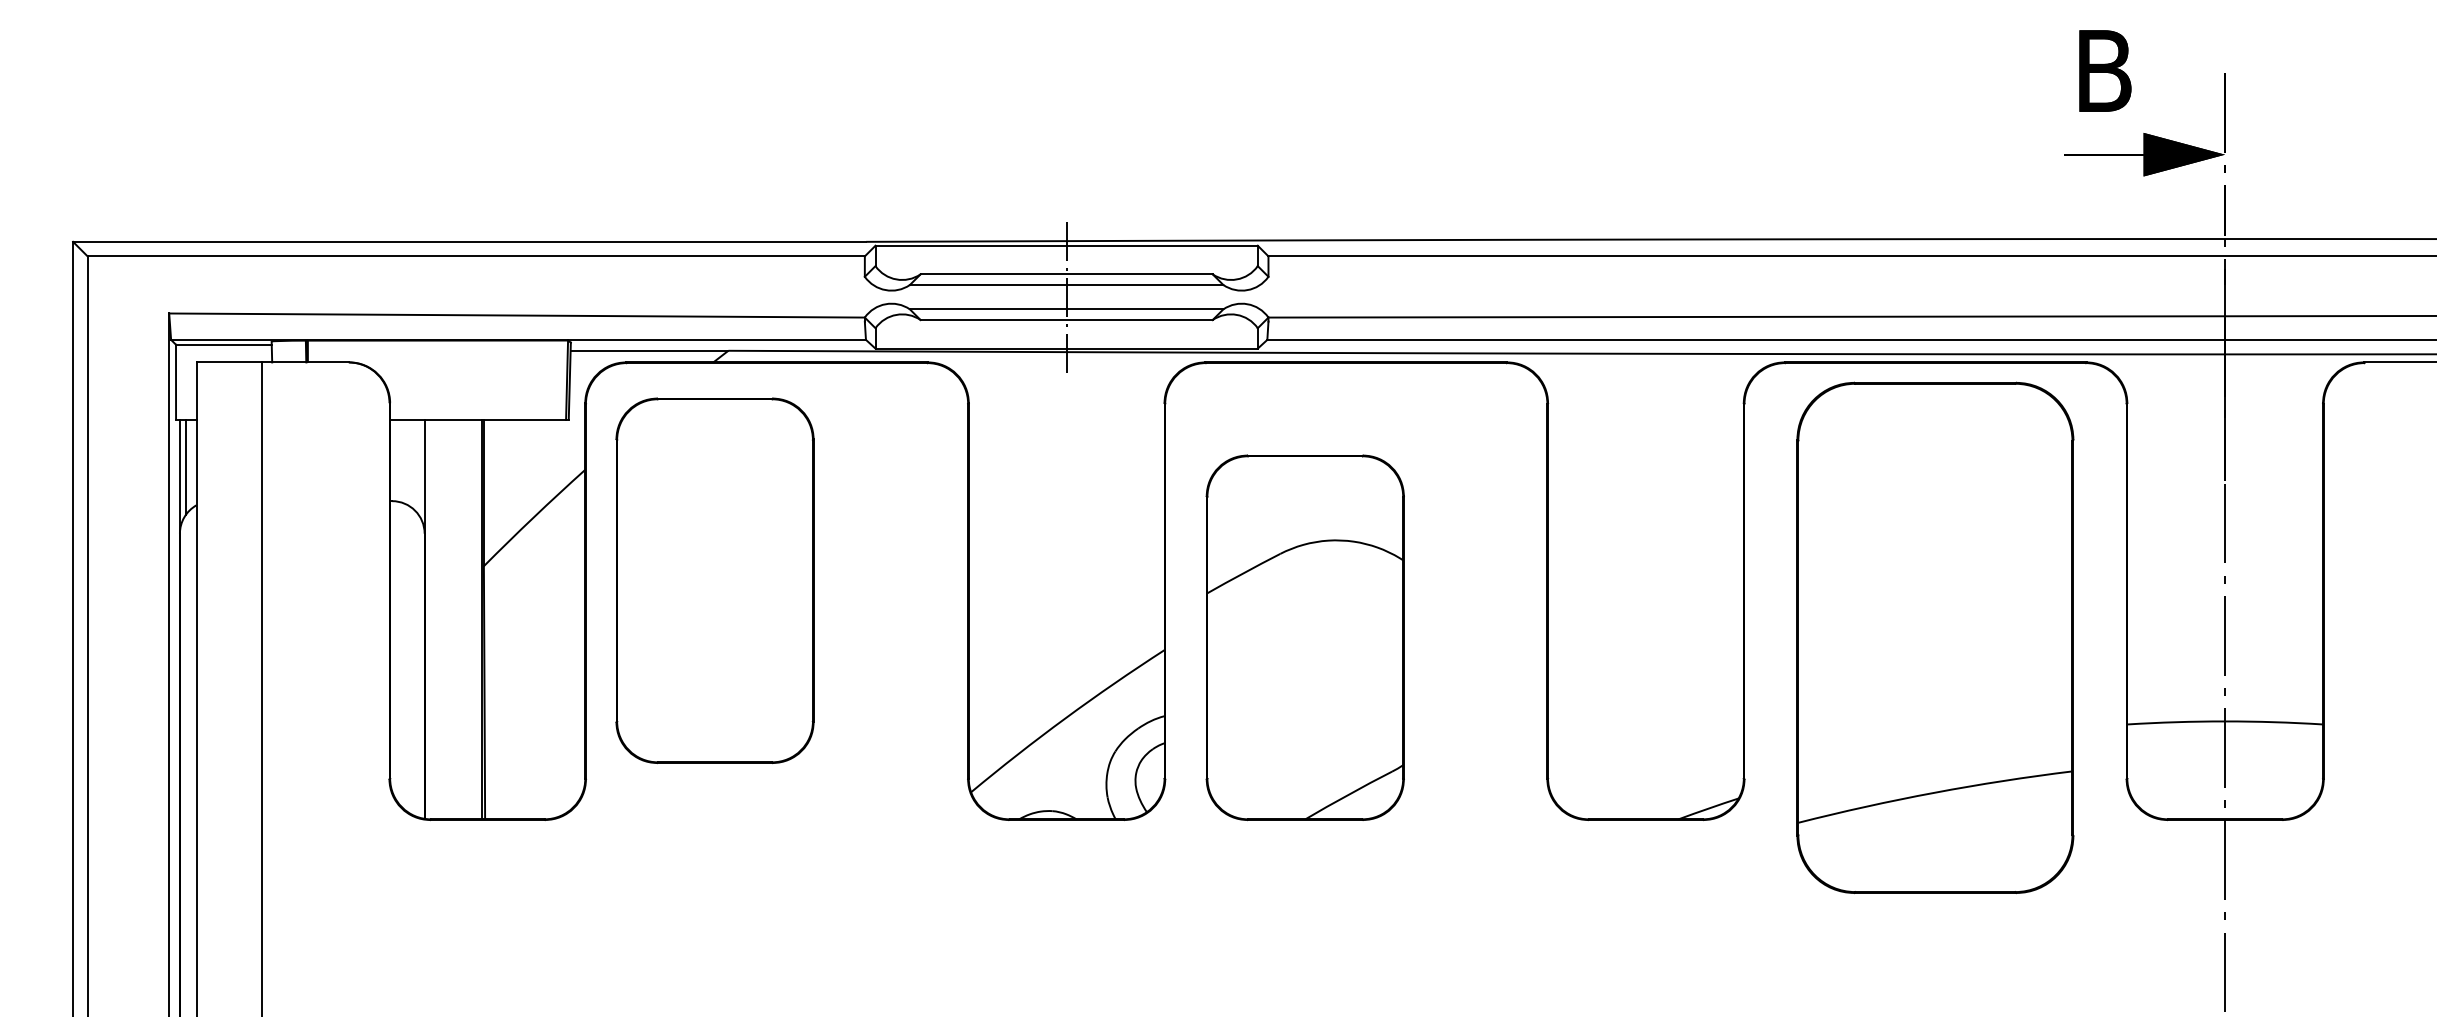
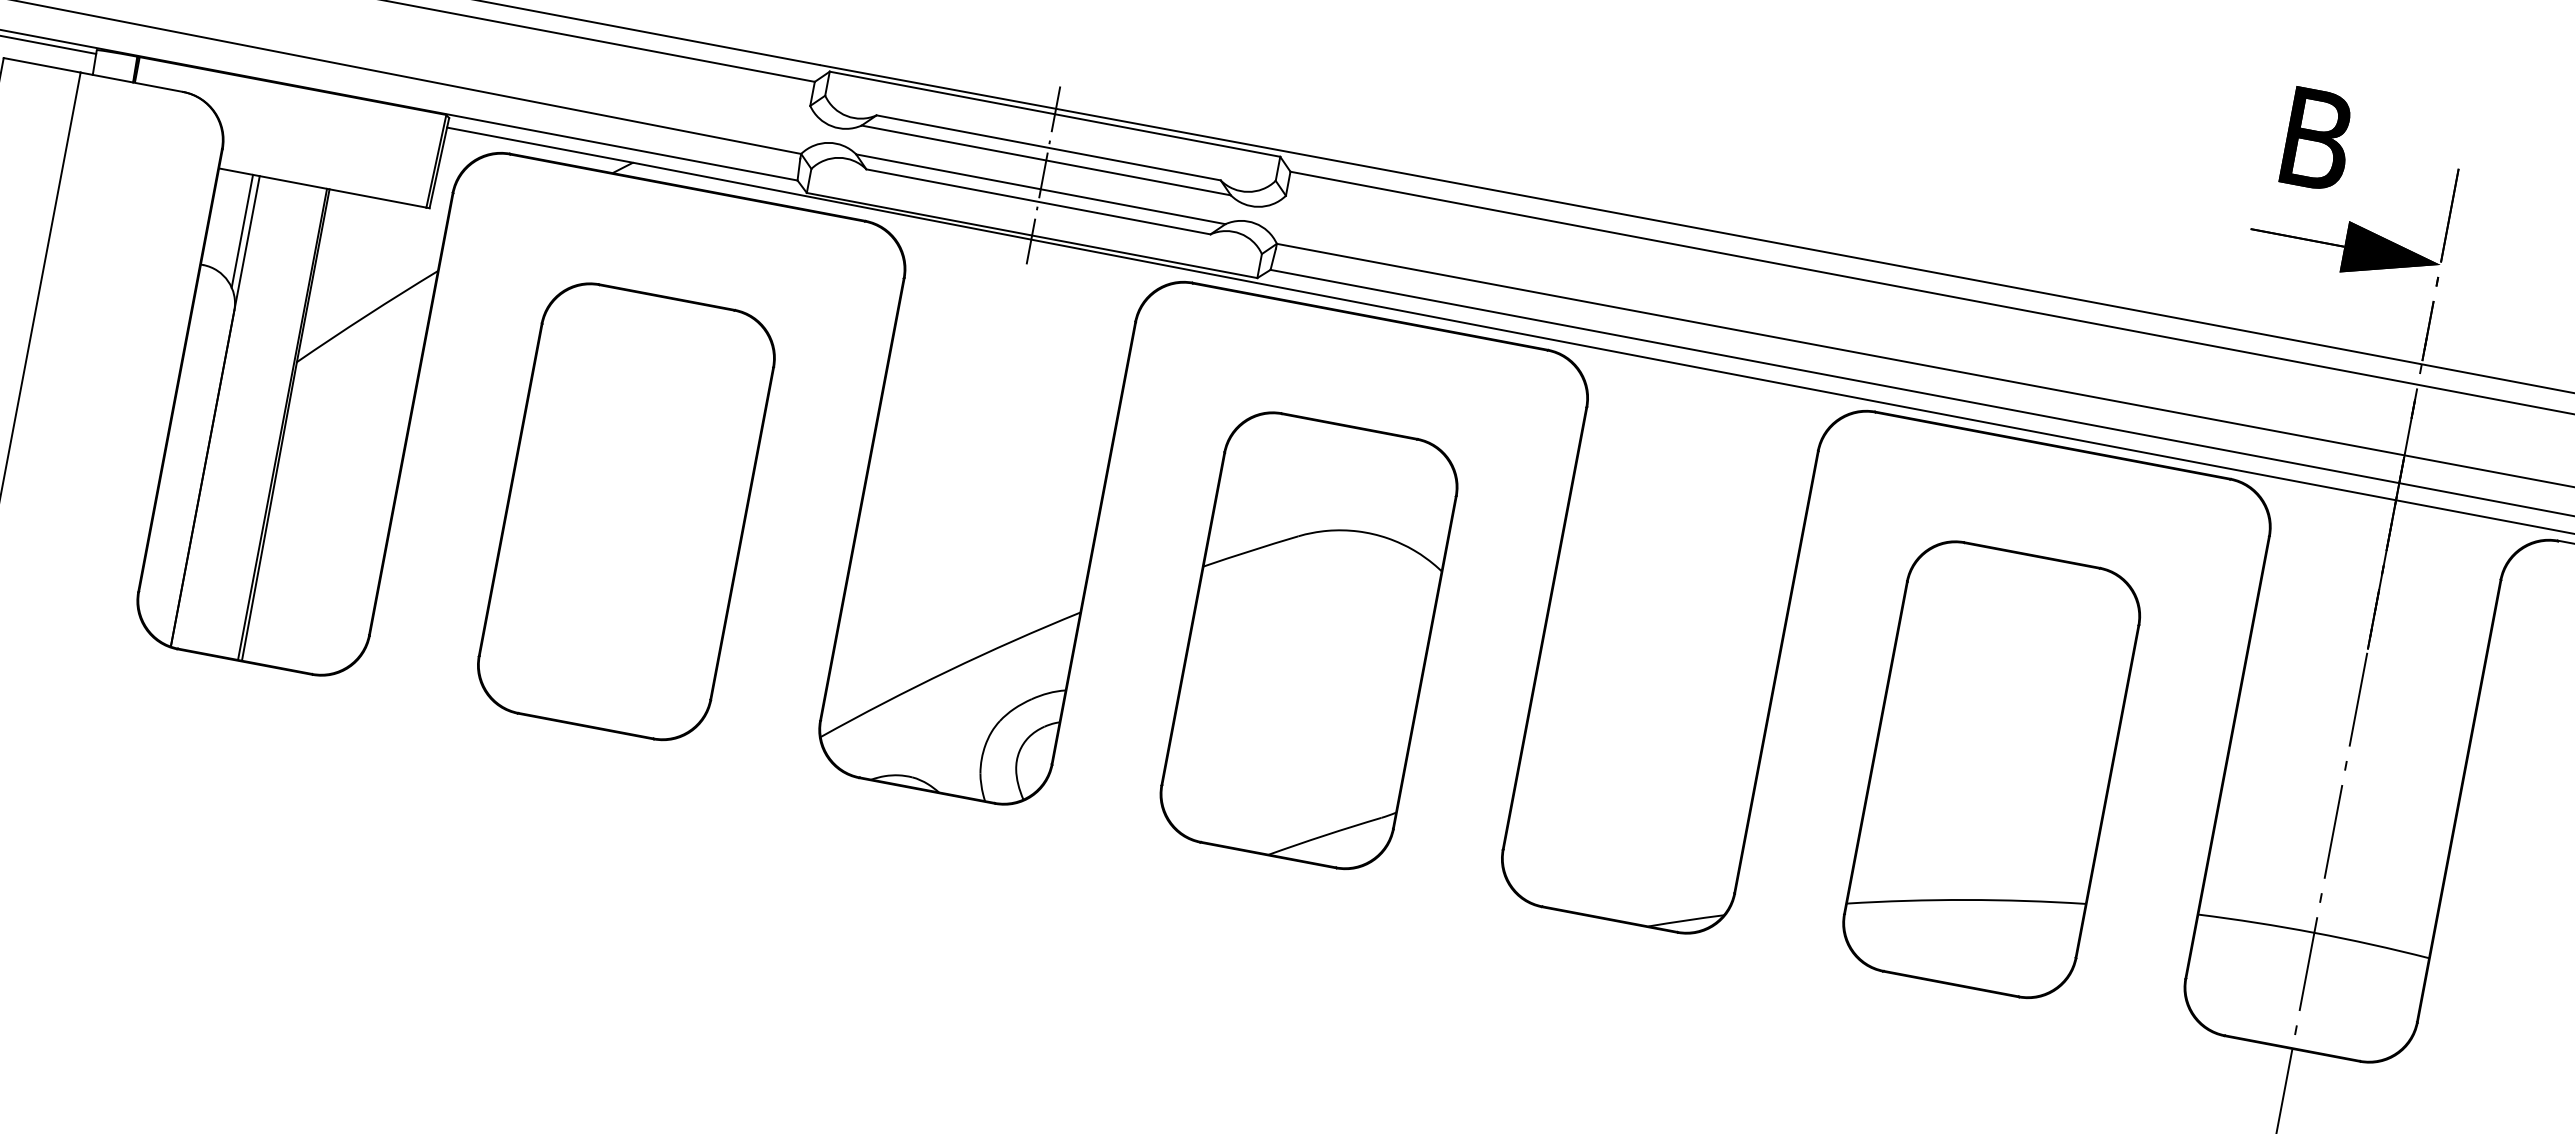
line: (418, 467) -> (241, 231), added
part: (714, 580) -> (625, 511), moved
part: (1304, 637) -> (1308, 640), moved
part: (1935, 637) -> (1991, 769), size x0.71

